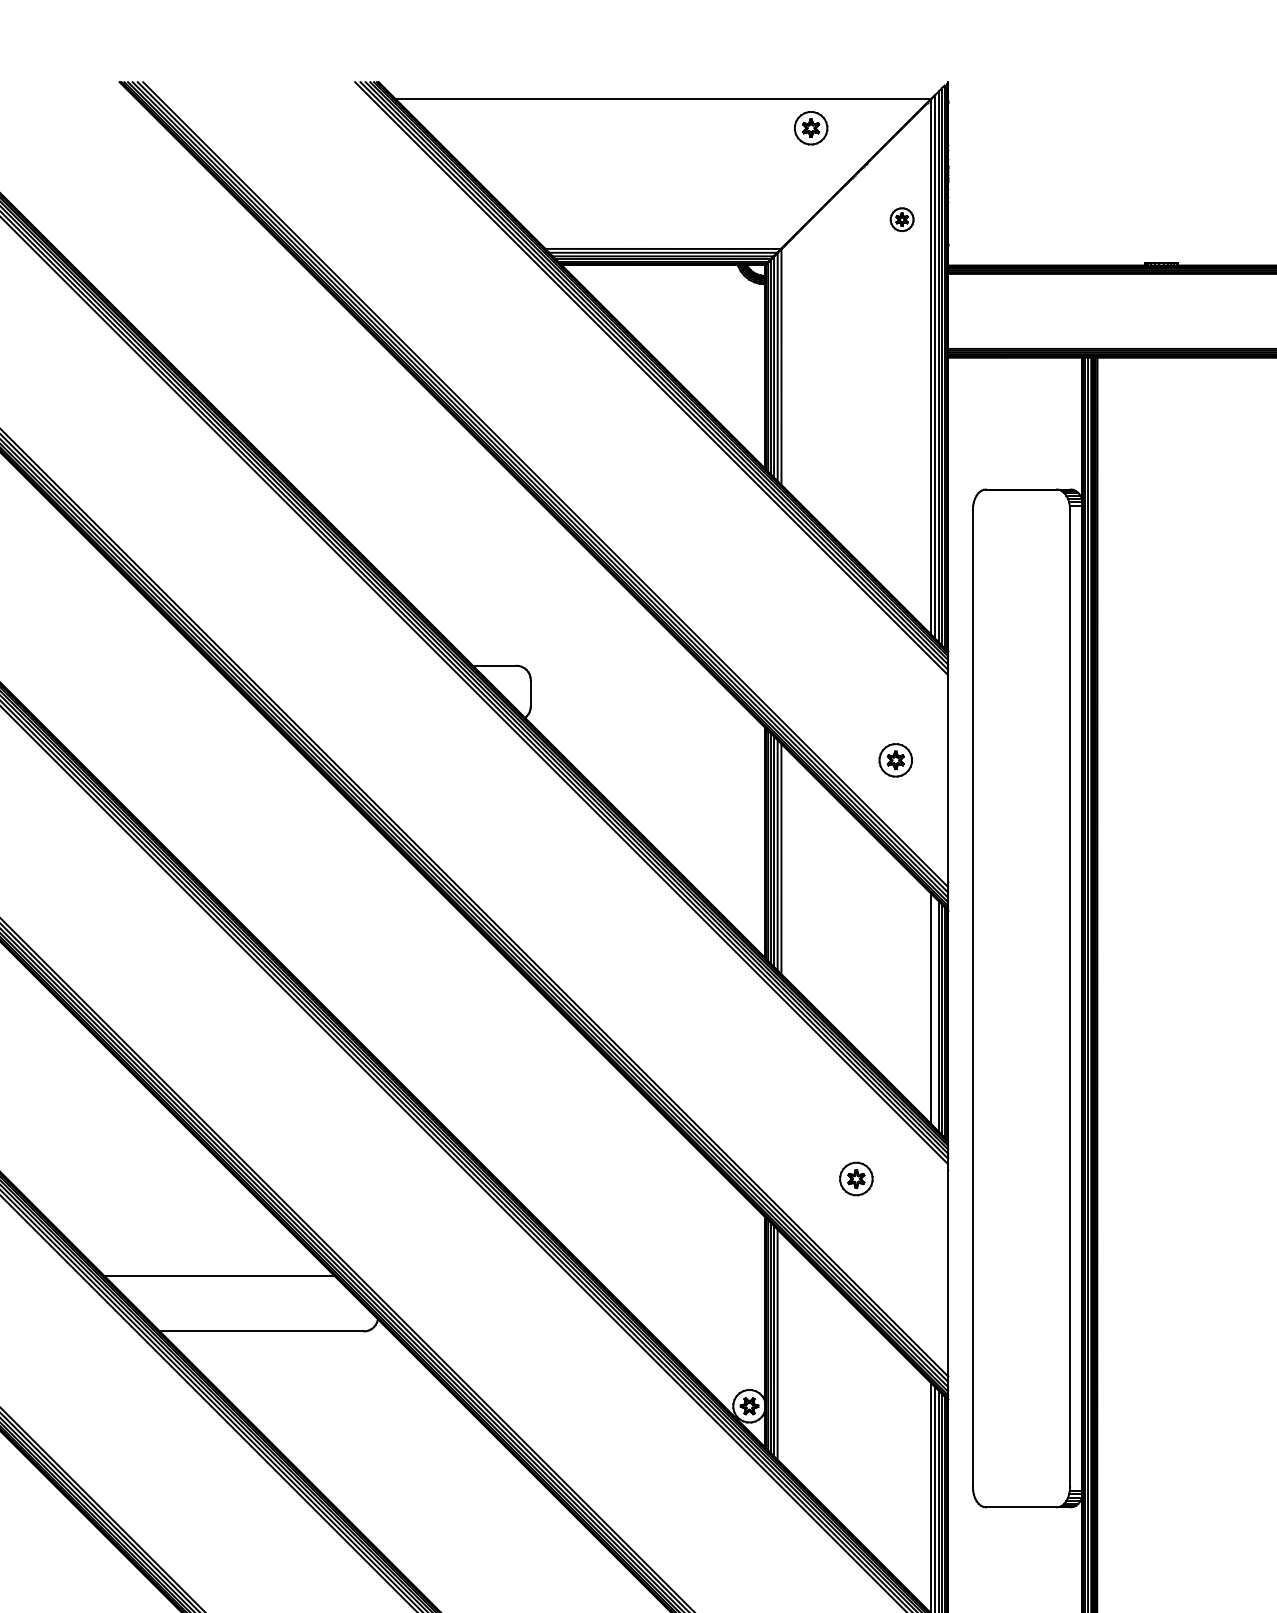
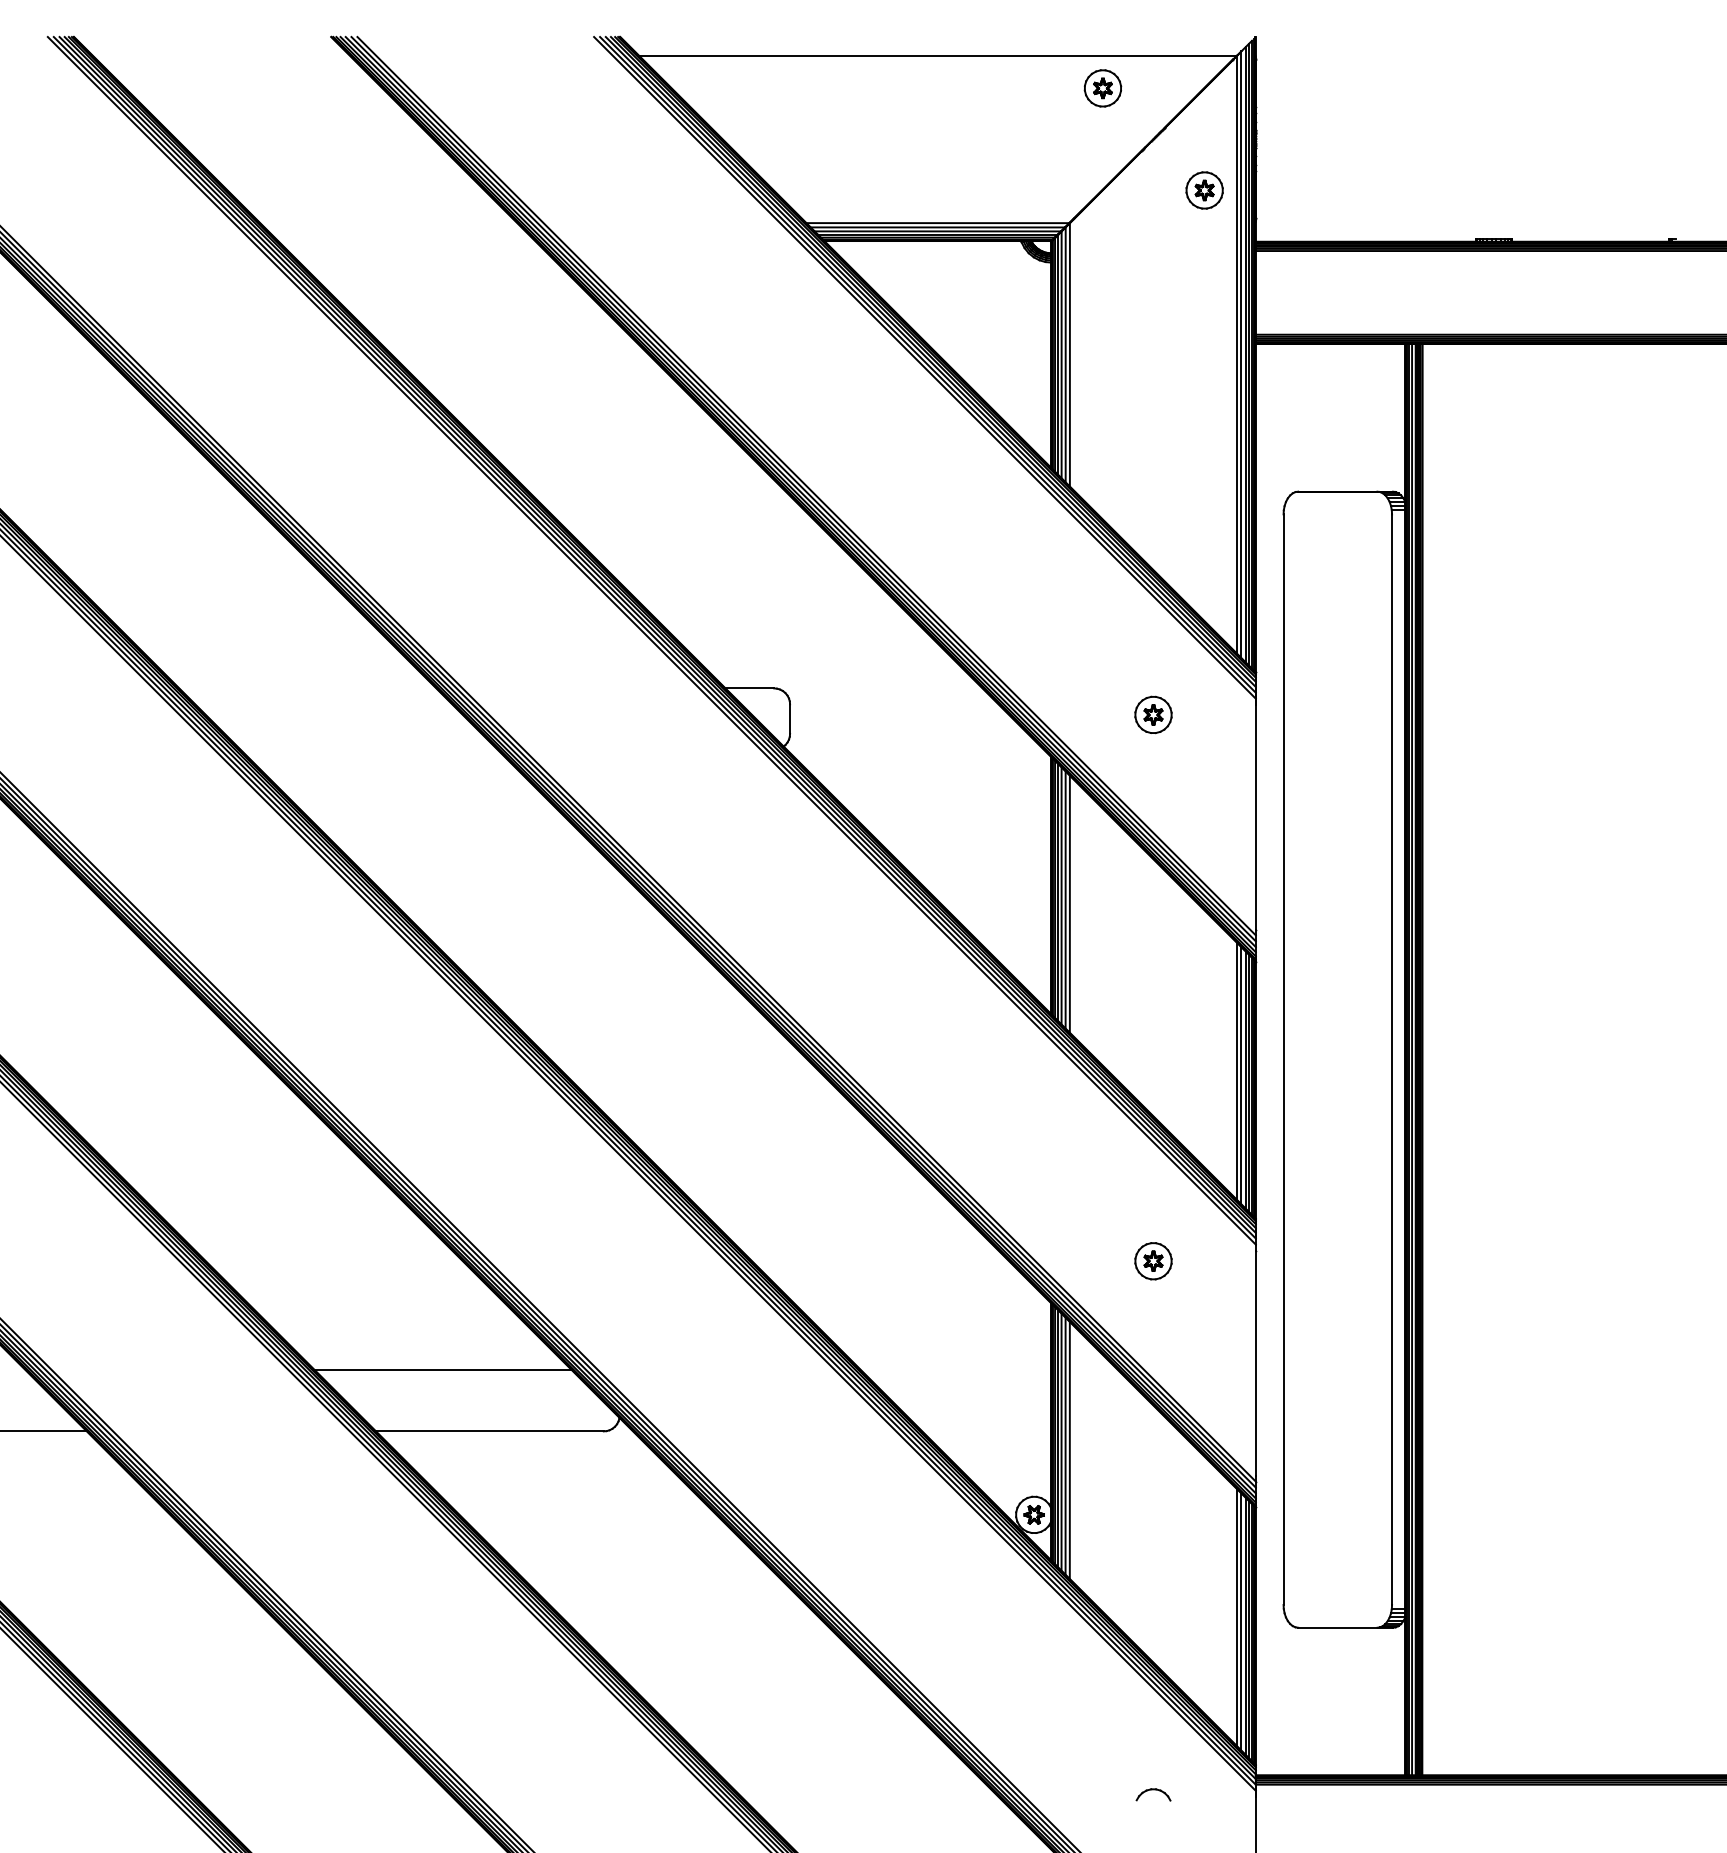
part: (902, 219) -> (1204, 190), size x1.43
part: (895, 759) -> (1153, 714), moved
line: (935, 1012) -> (1241, 1075), added
line: (781, 1347) -> (1069, 1449), added

